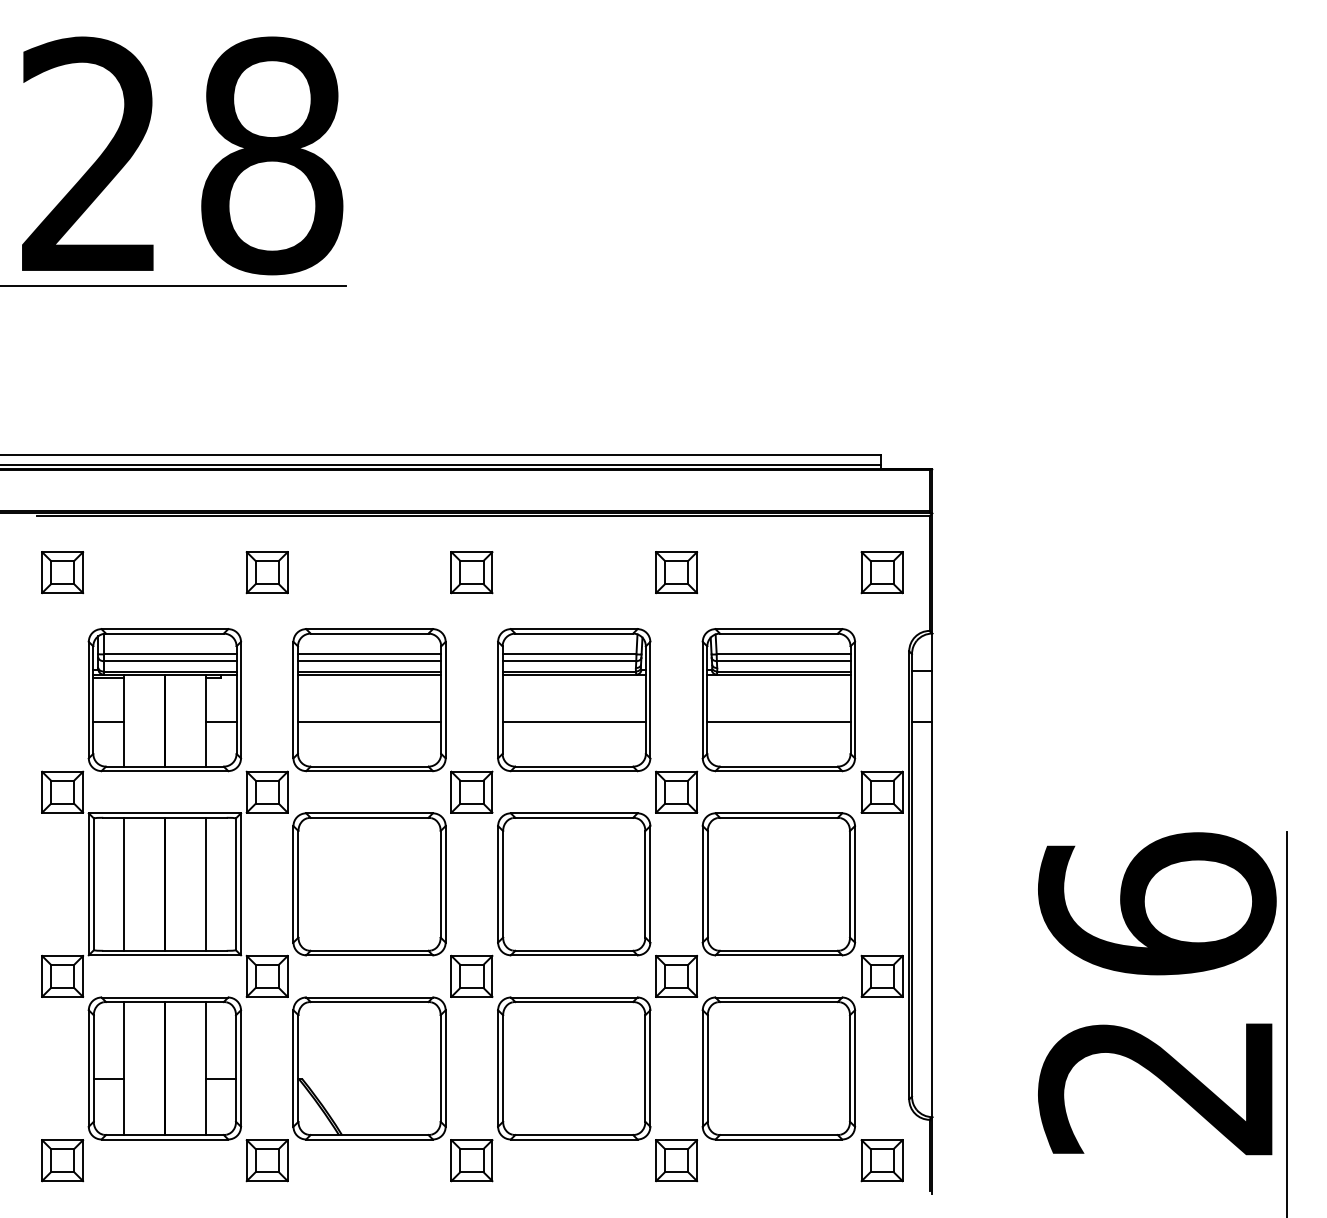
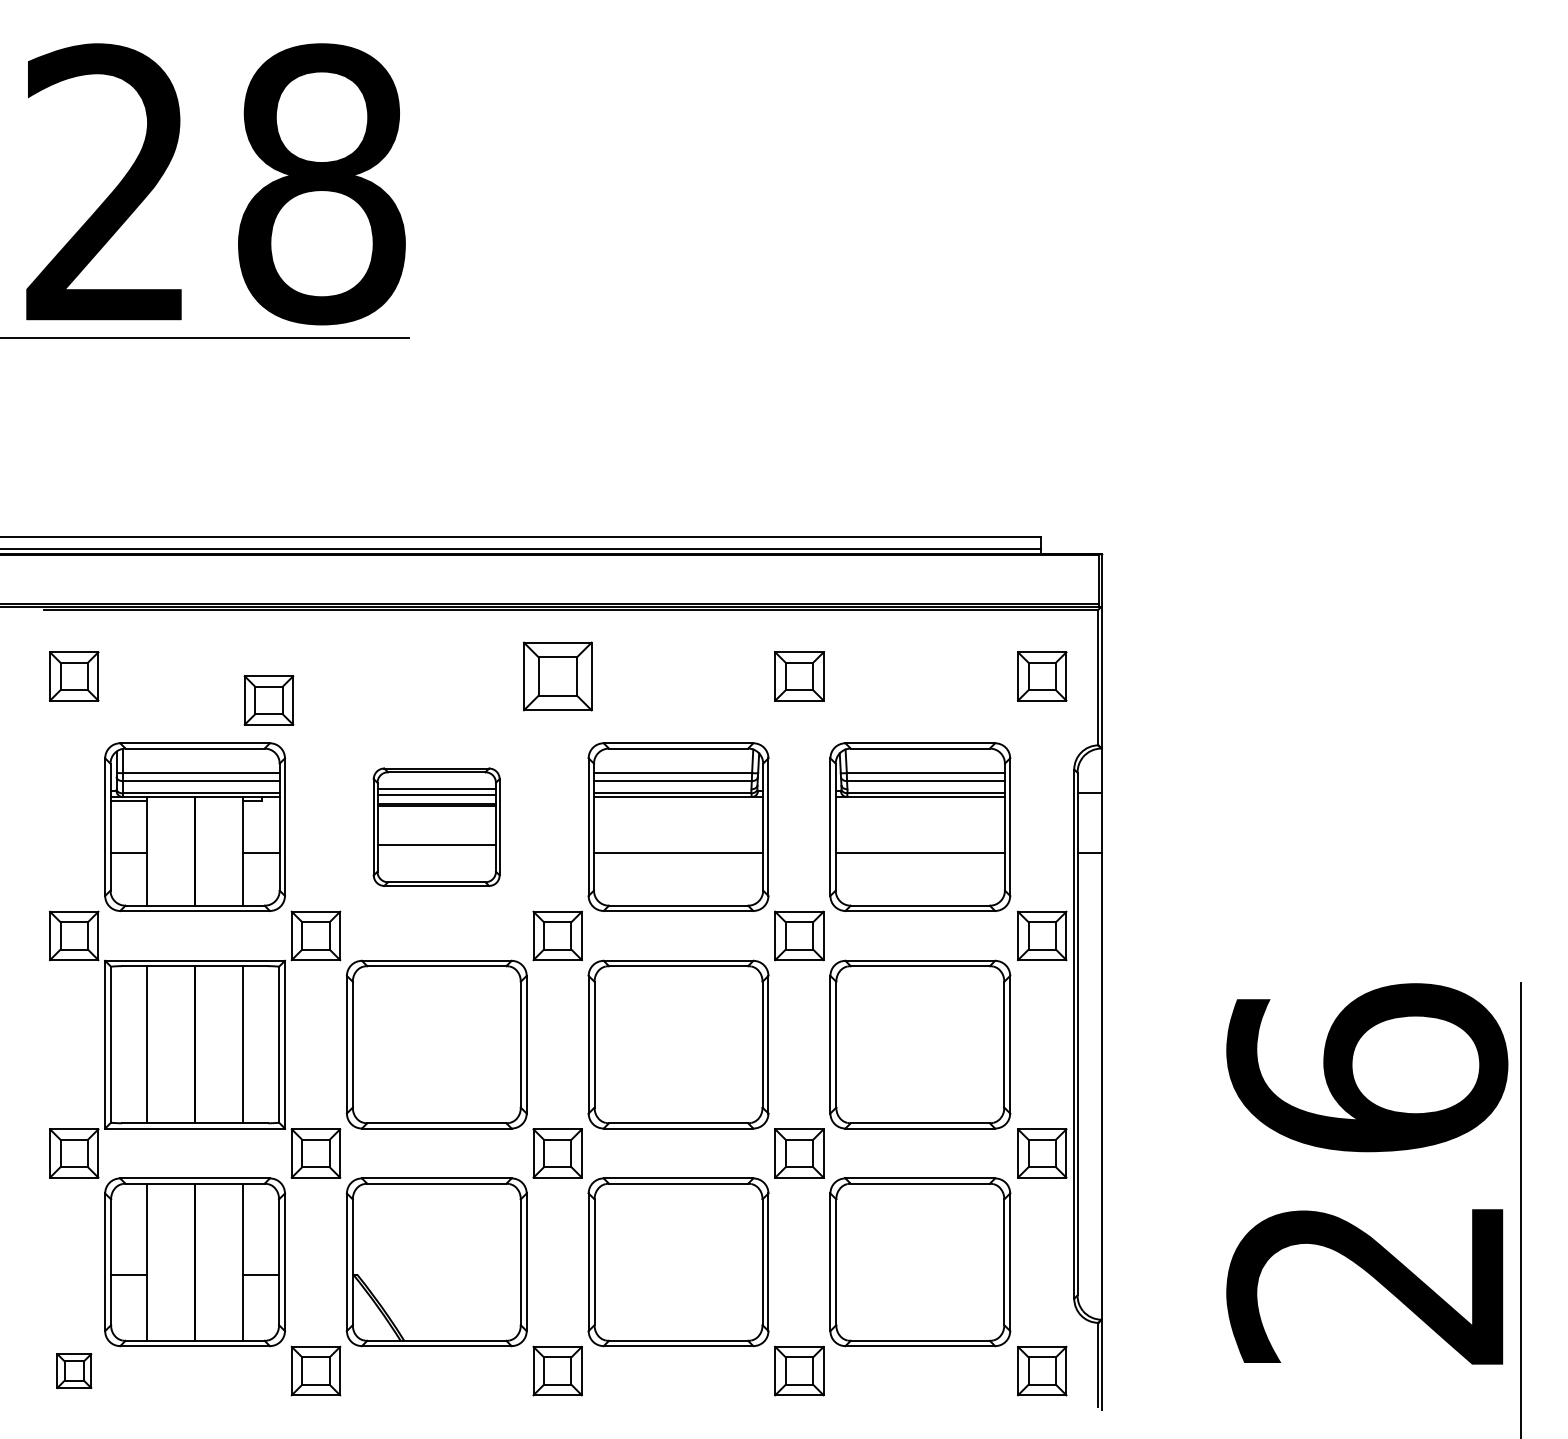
part: (266, 572) -> (268, 700), moved
part: (471, 572) -> (557, 676), size x1.4
part: (369, 700) -> (436, 827), size x0.7
part: (62, 1160) -> (74, 1370), size x0.7

